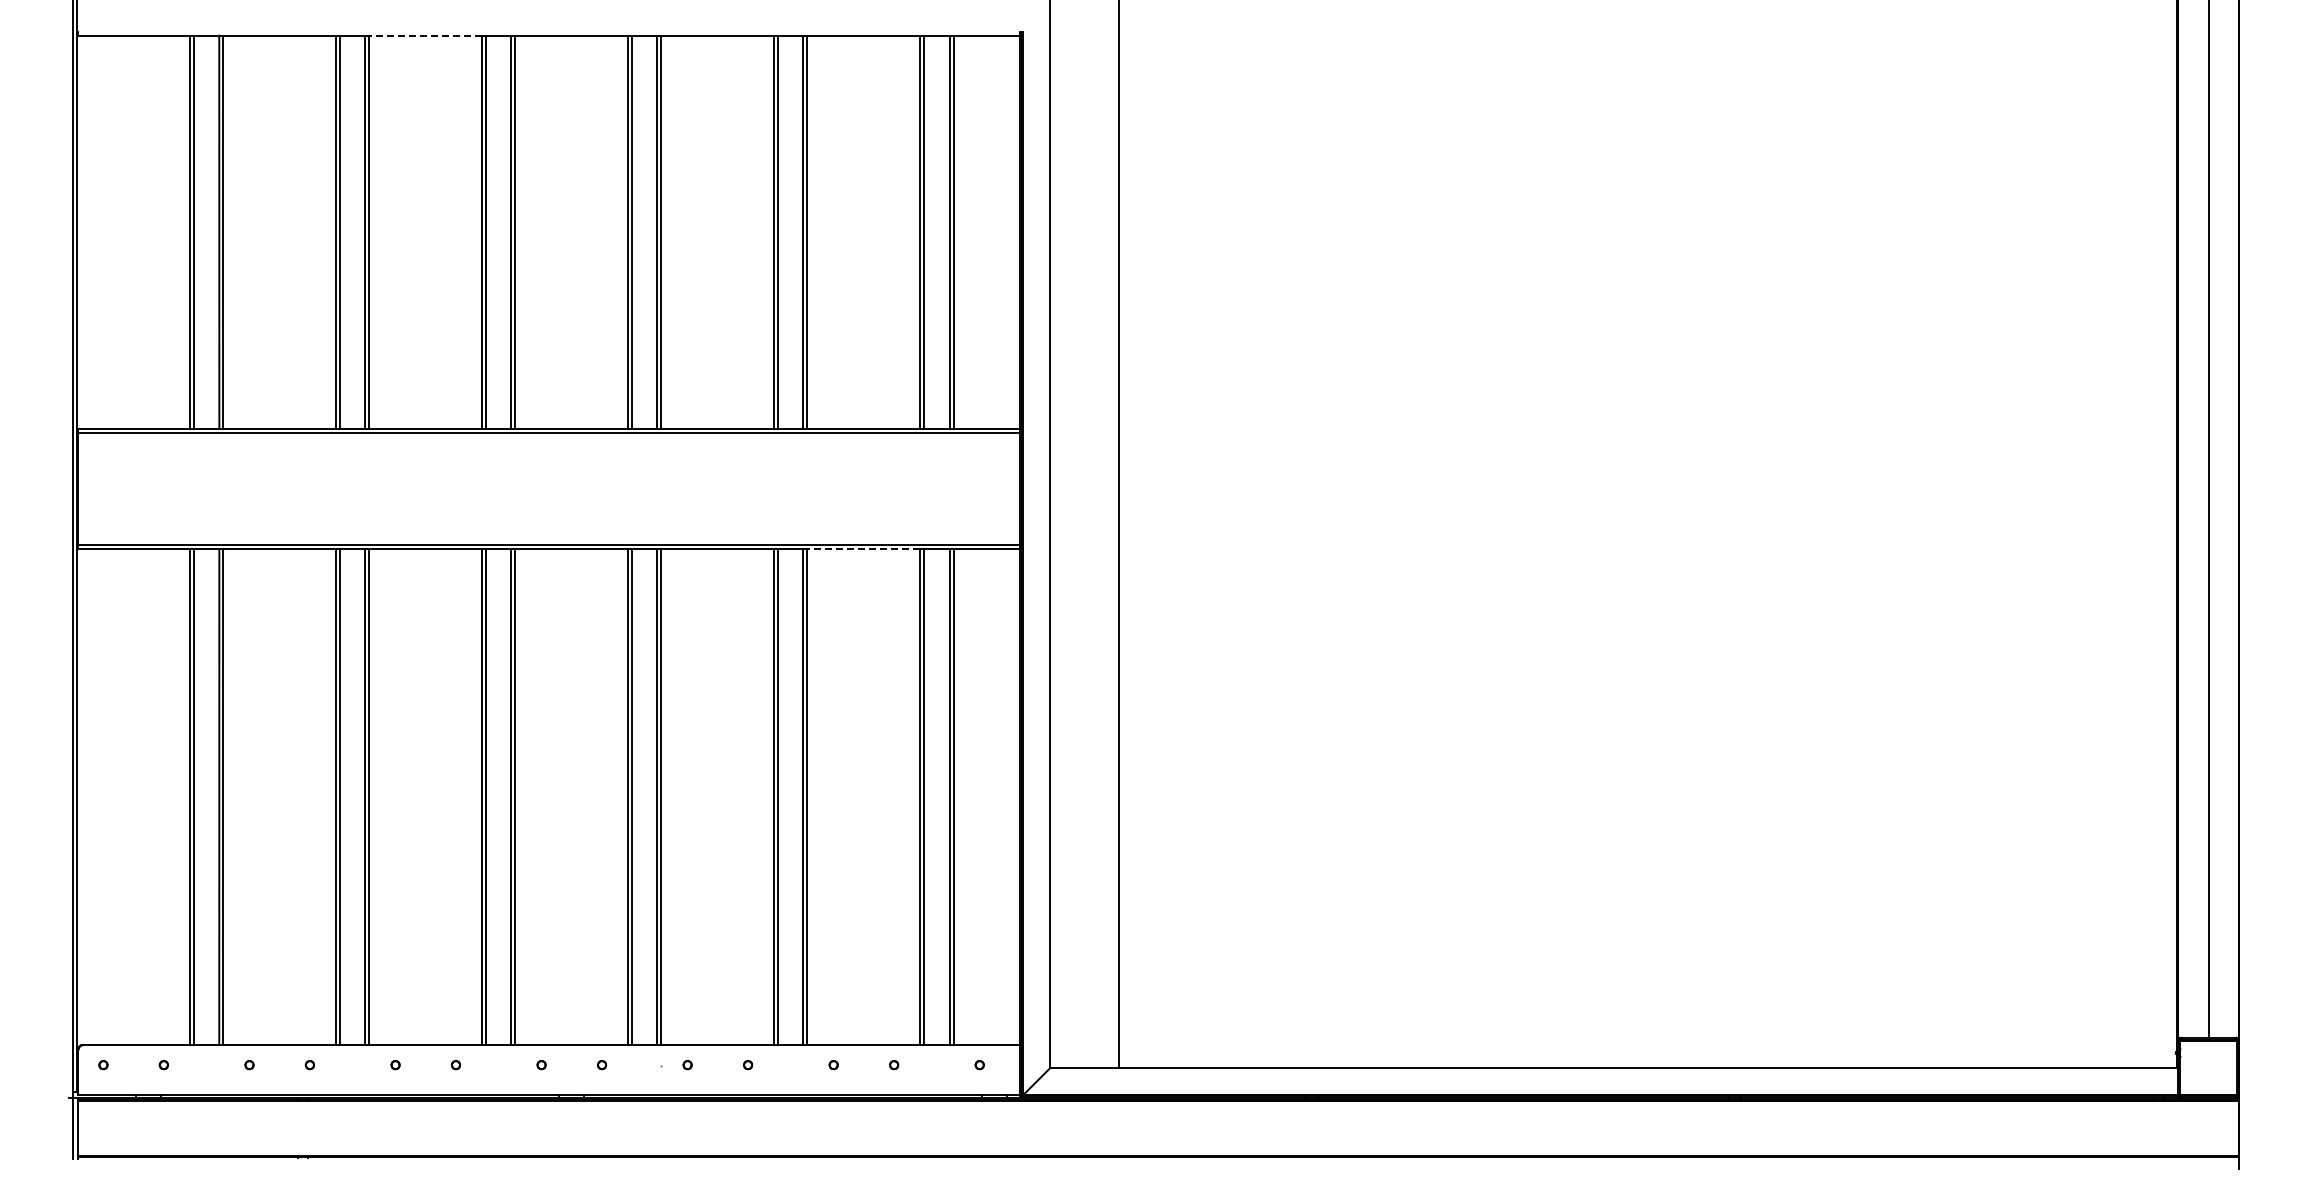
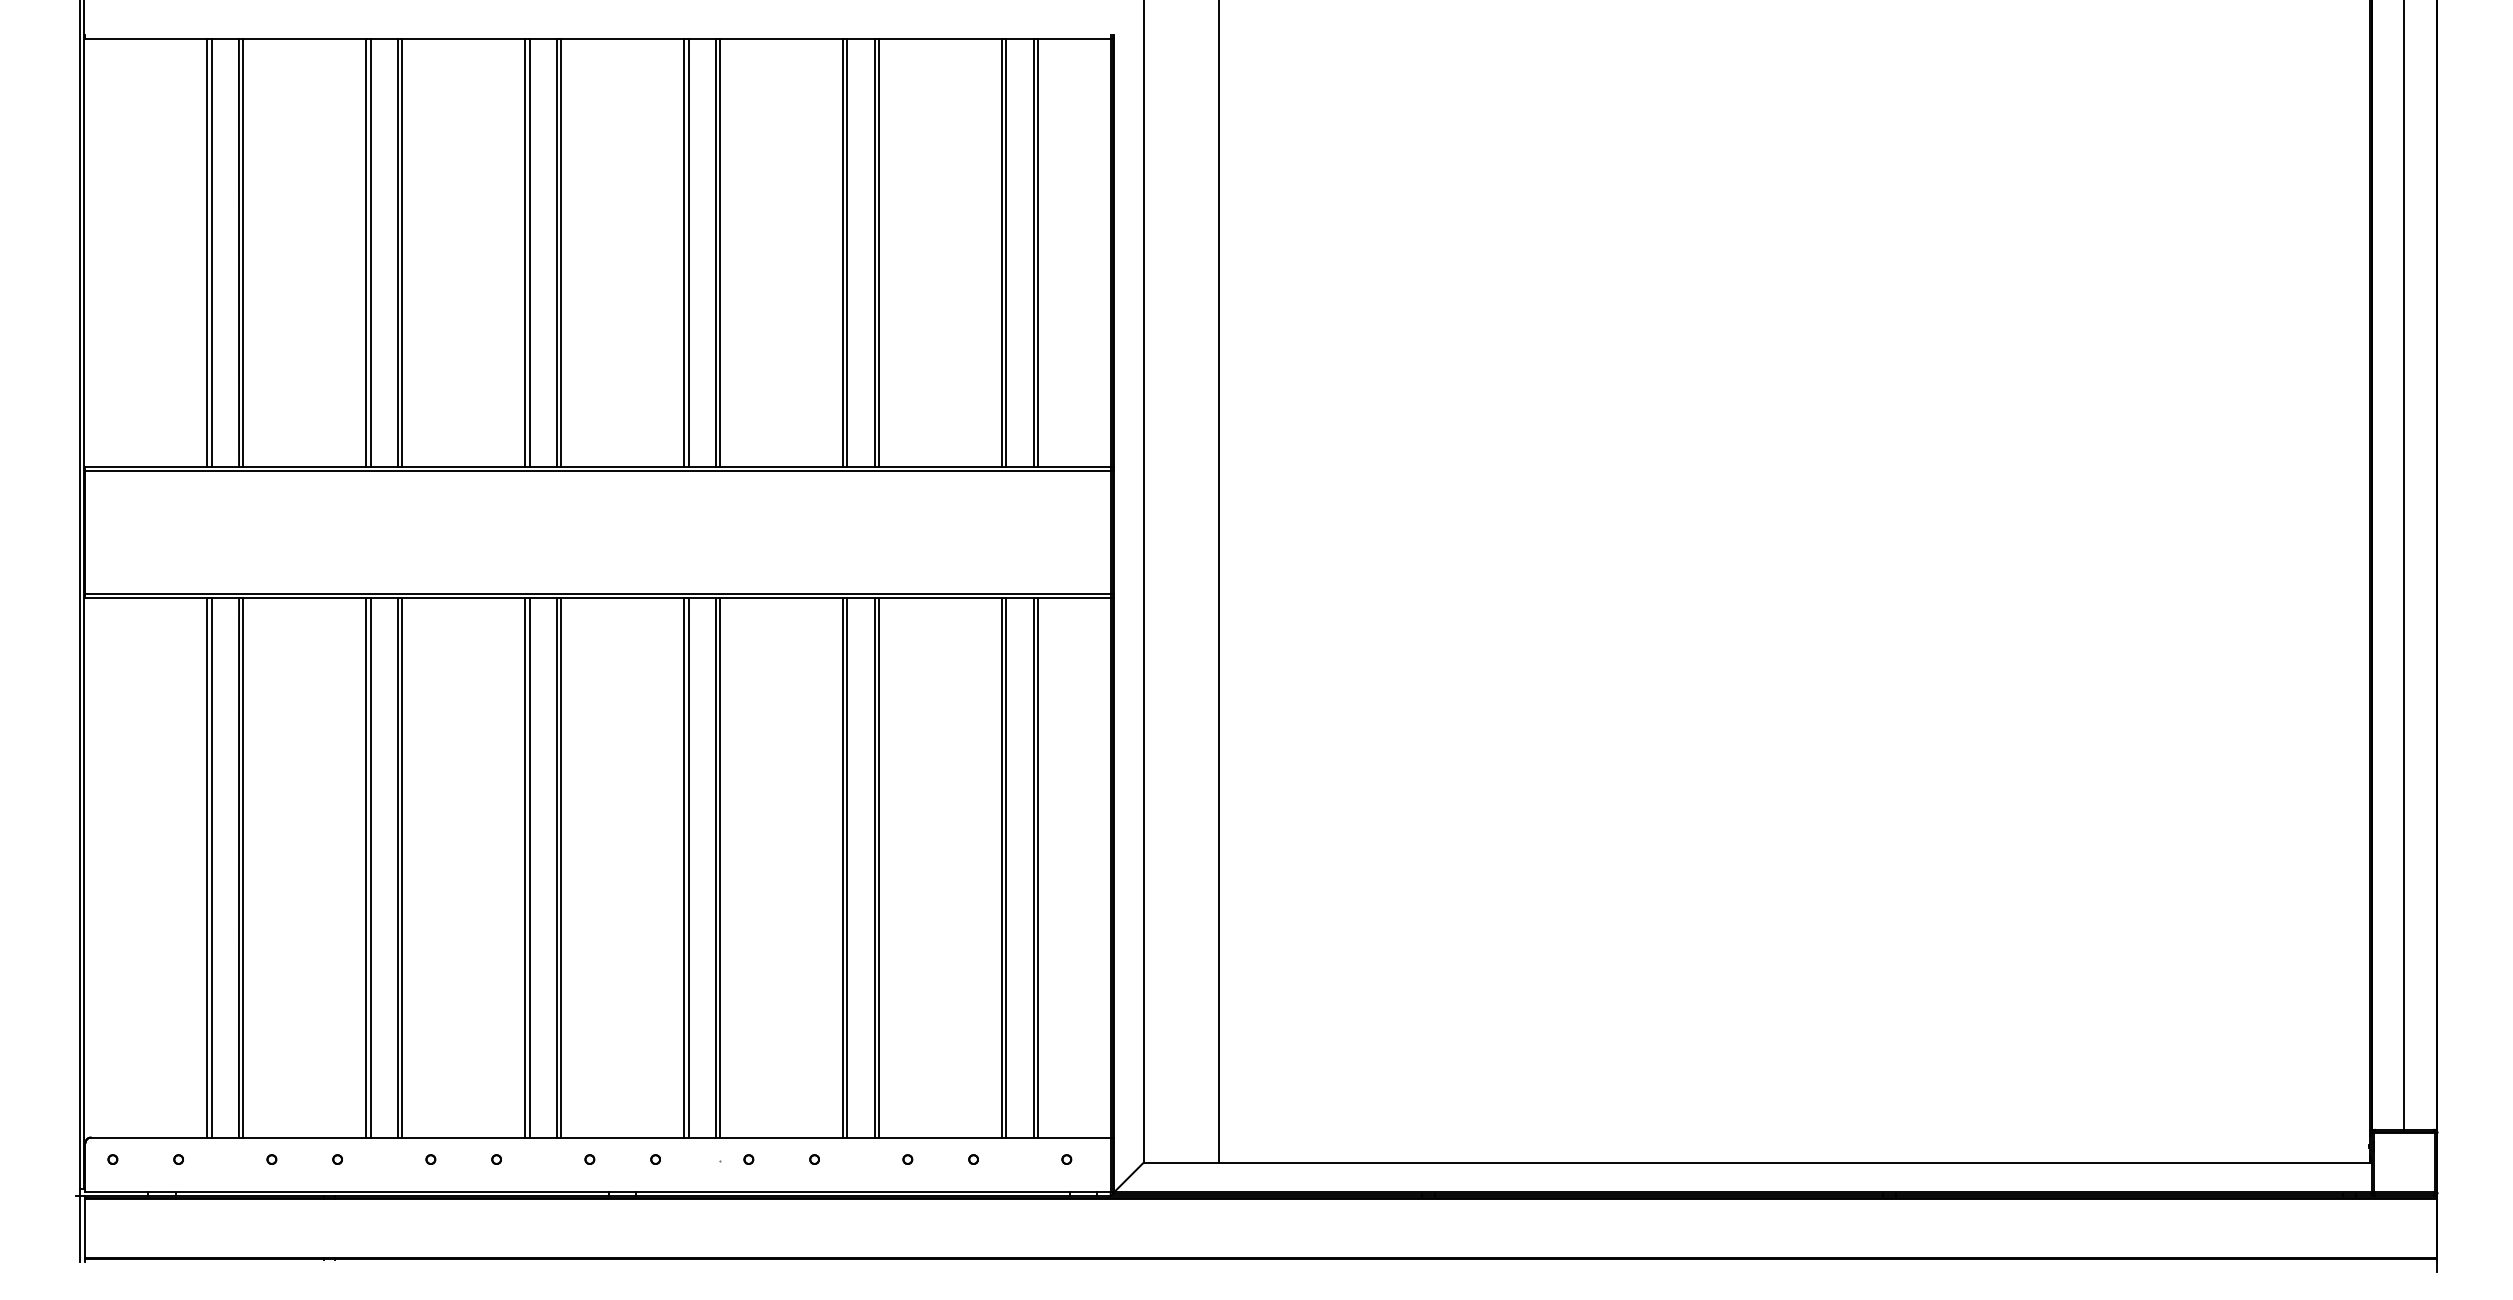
line: (425, 35) -> (463, 38), dashed -> solid
line: (863, 549) -> (940, 598), dashed -> solid

